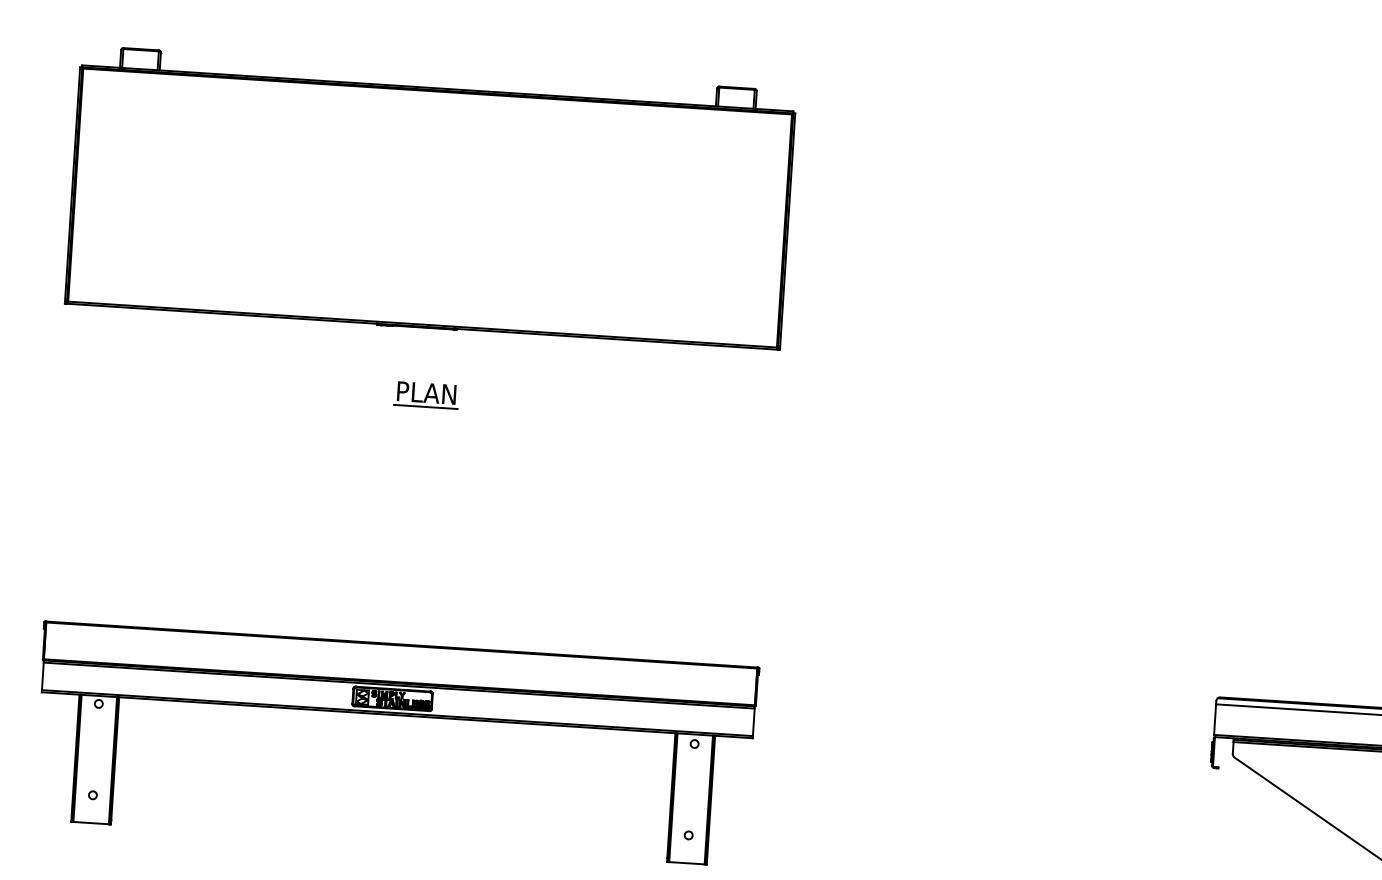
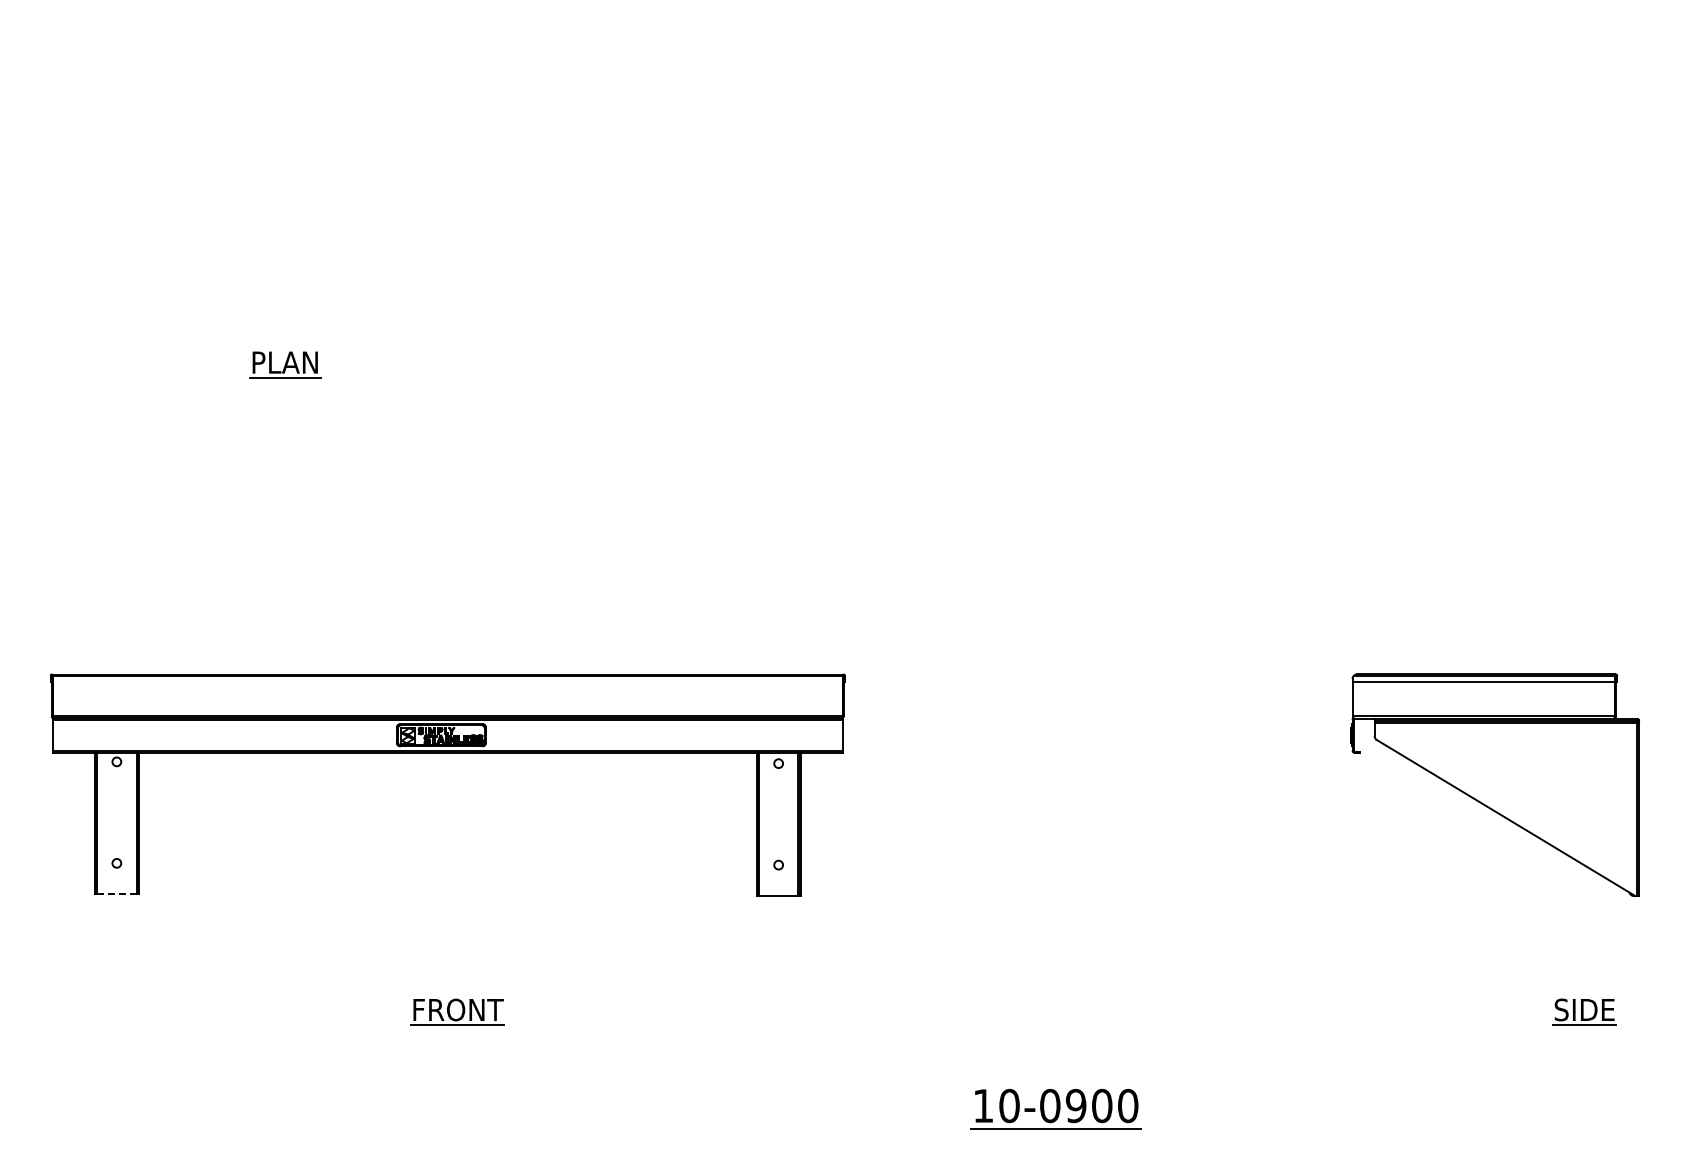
part: (430, 197) -> (447, 178), removed
part: (426, 394) -> (285, 364), moved
line: (90, 823) -> (116, 894), solid -> dashed

